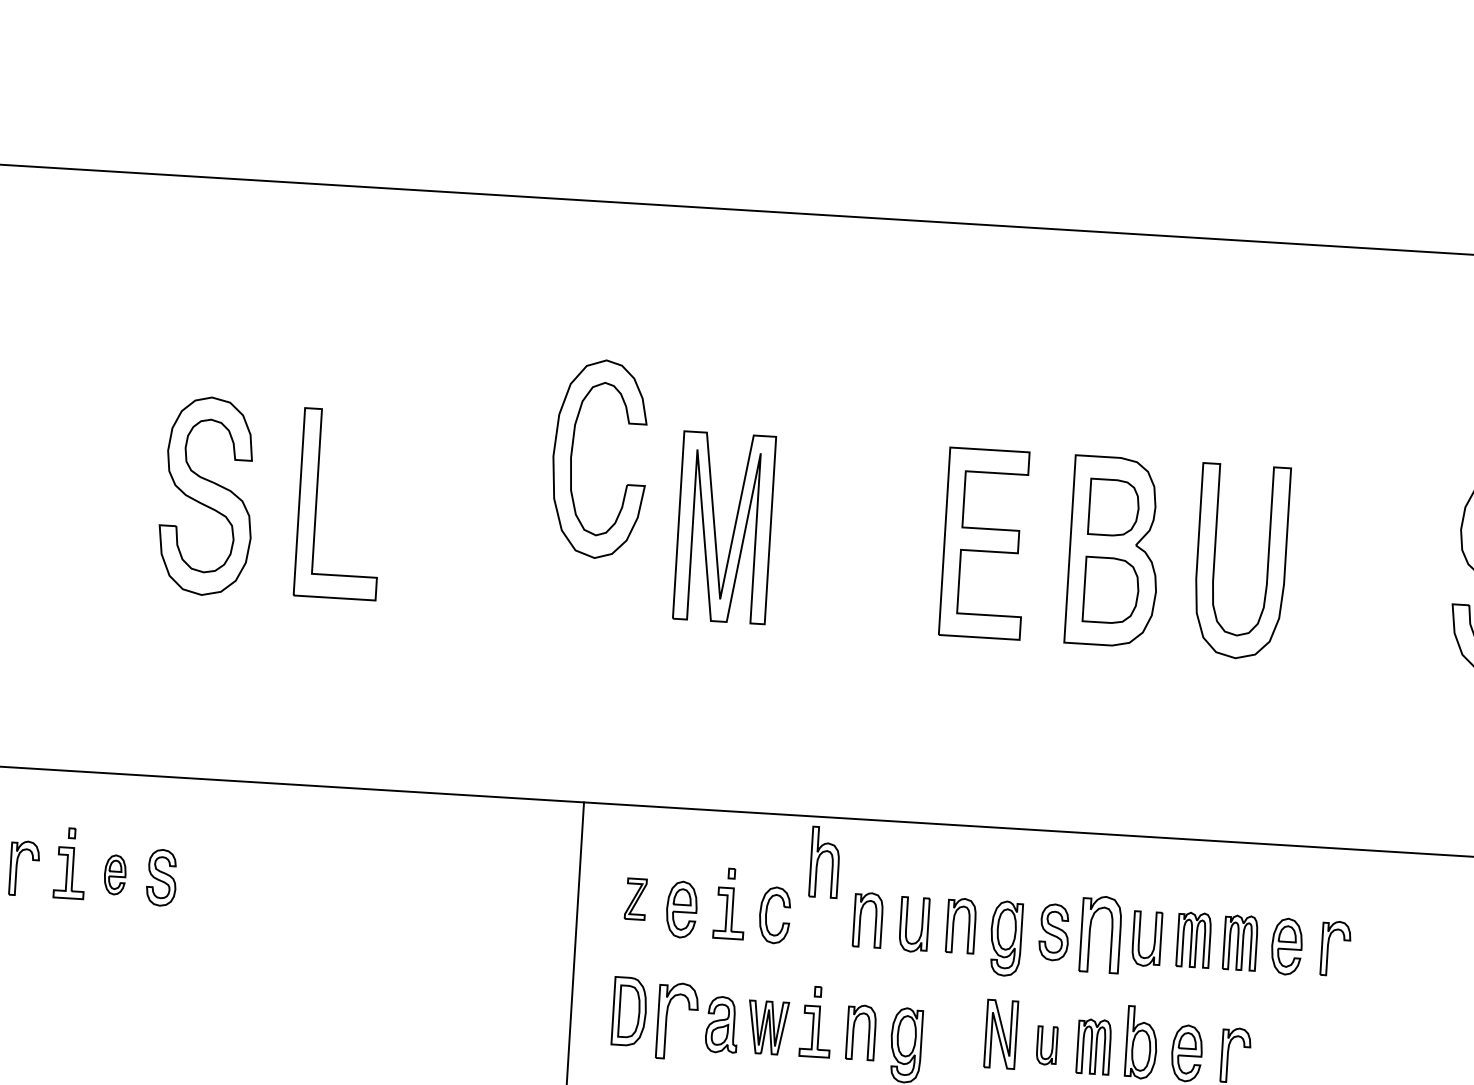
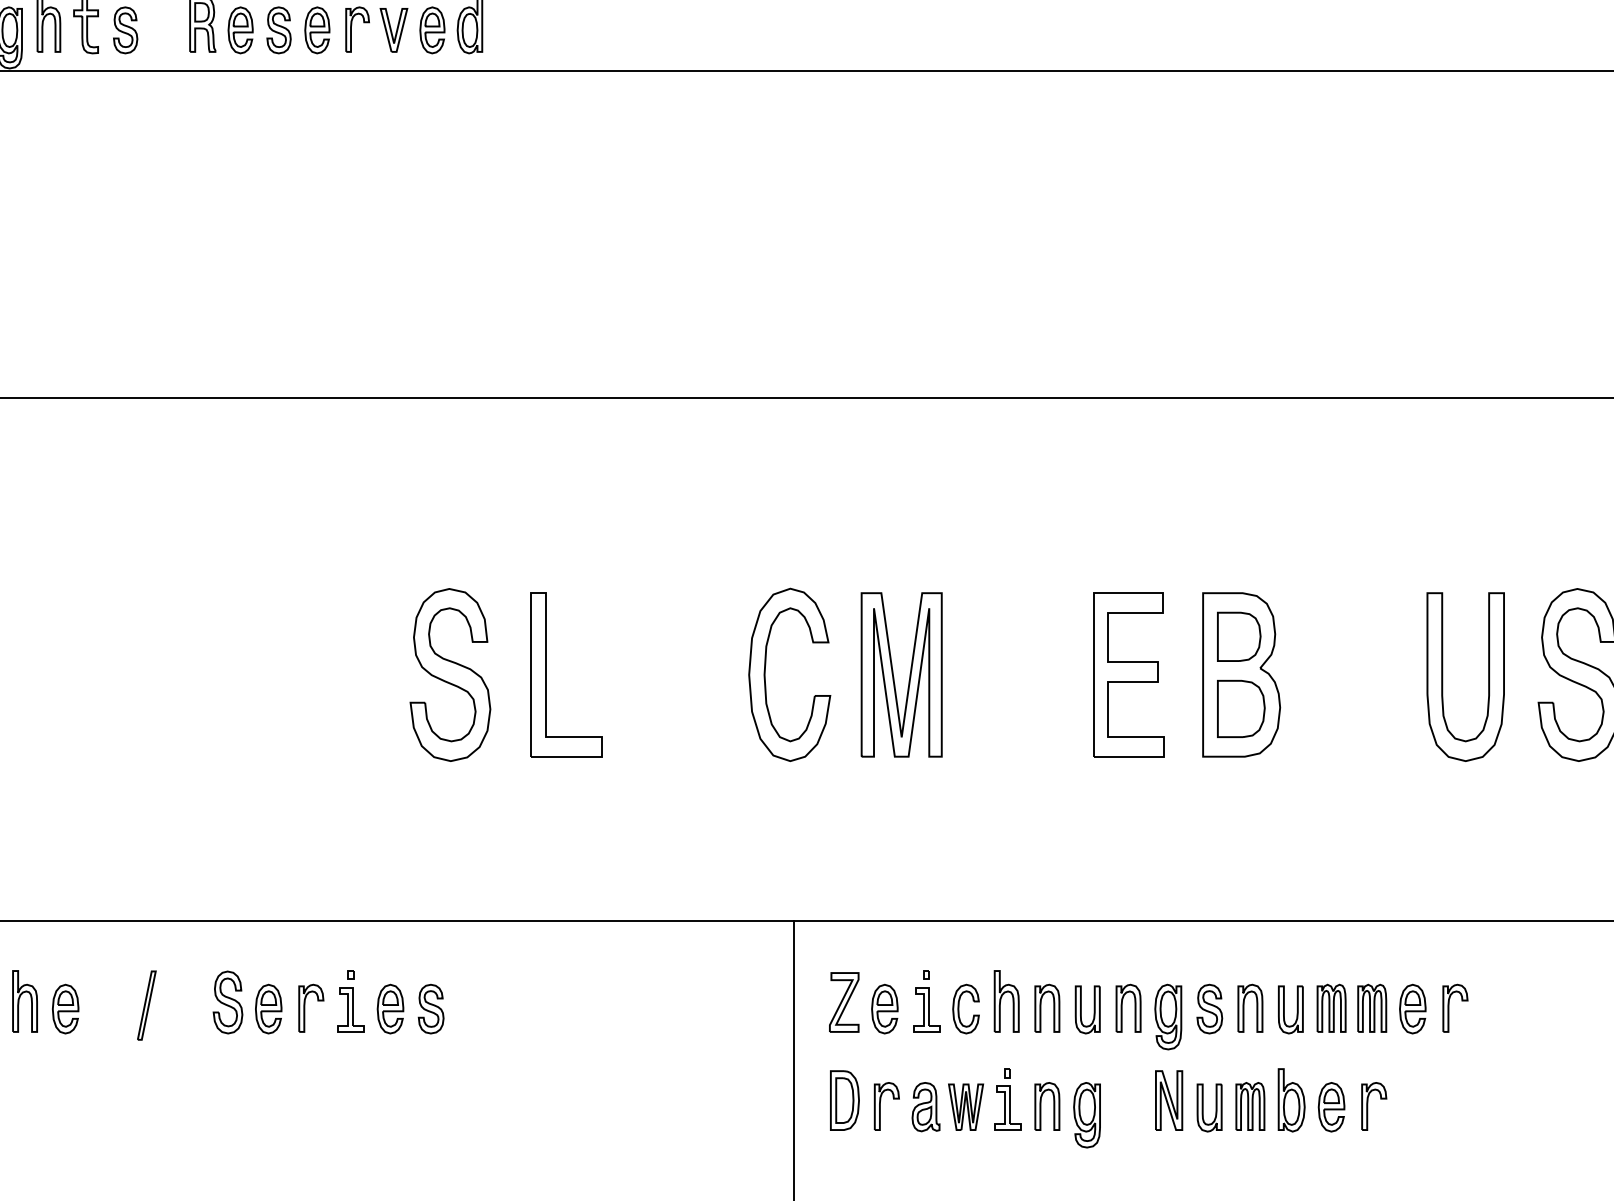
part: (572, 456) -> (765, 674), moved
part: (1215, 559) -> (1443, 676), moved
part: (824, 862) -> (1006, 1001), moved
part: (115, 874) -> (390, 1008), size x1.43
part: (636, 899) -> (844, 1002), size x1.67
part: (1100, 933) -> (1250, 1007), size x0.71
part: (676, 1021) -> (886, 1106), size x0.71
part: (1046, 1045) -> (1209, 1107), size x1.43

